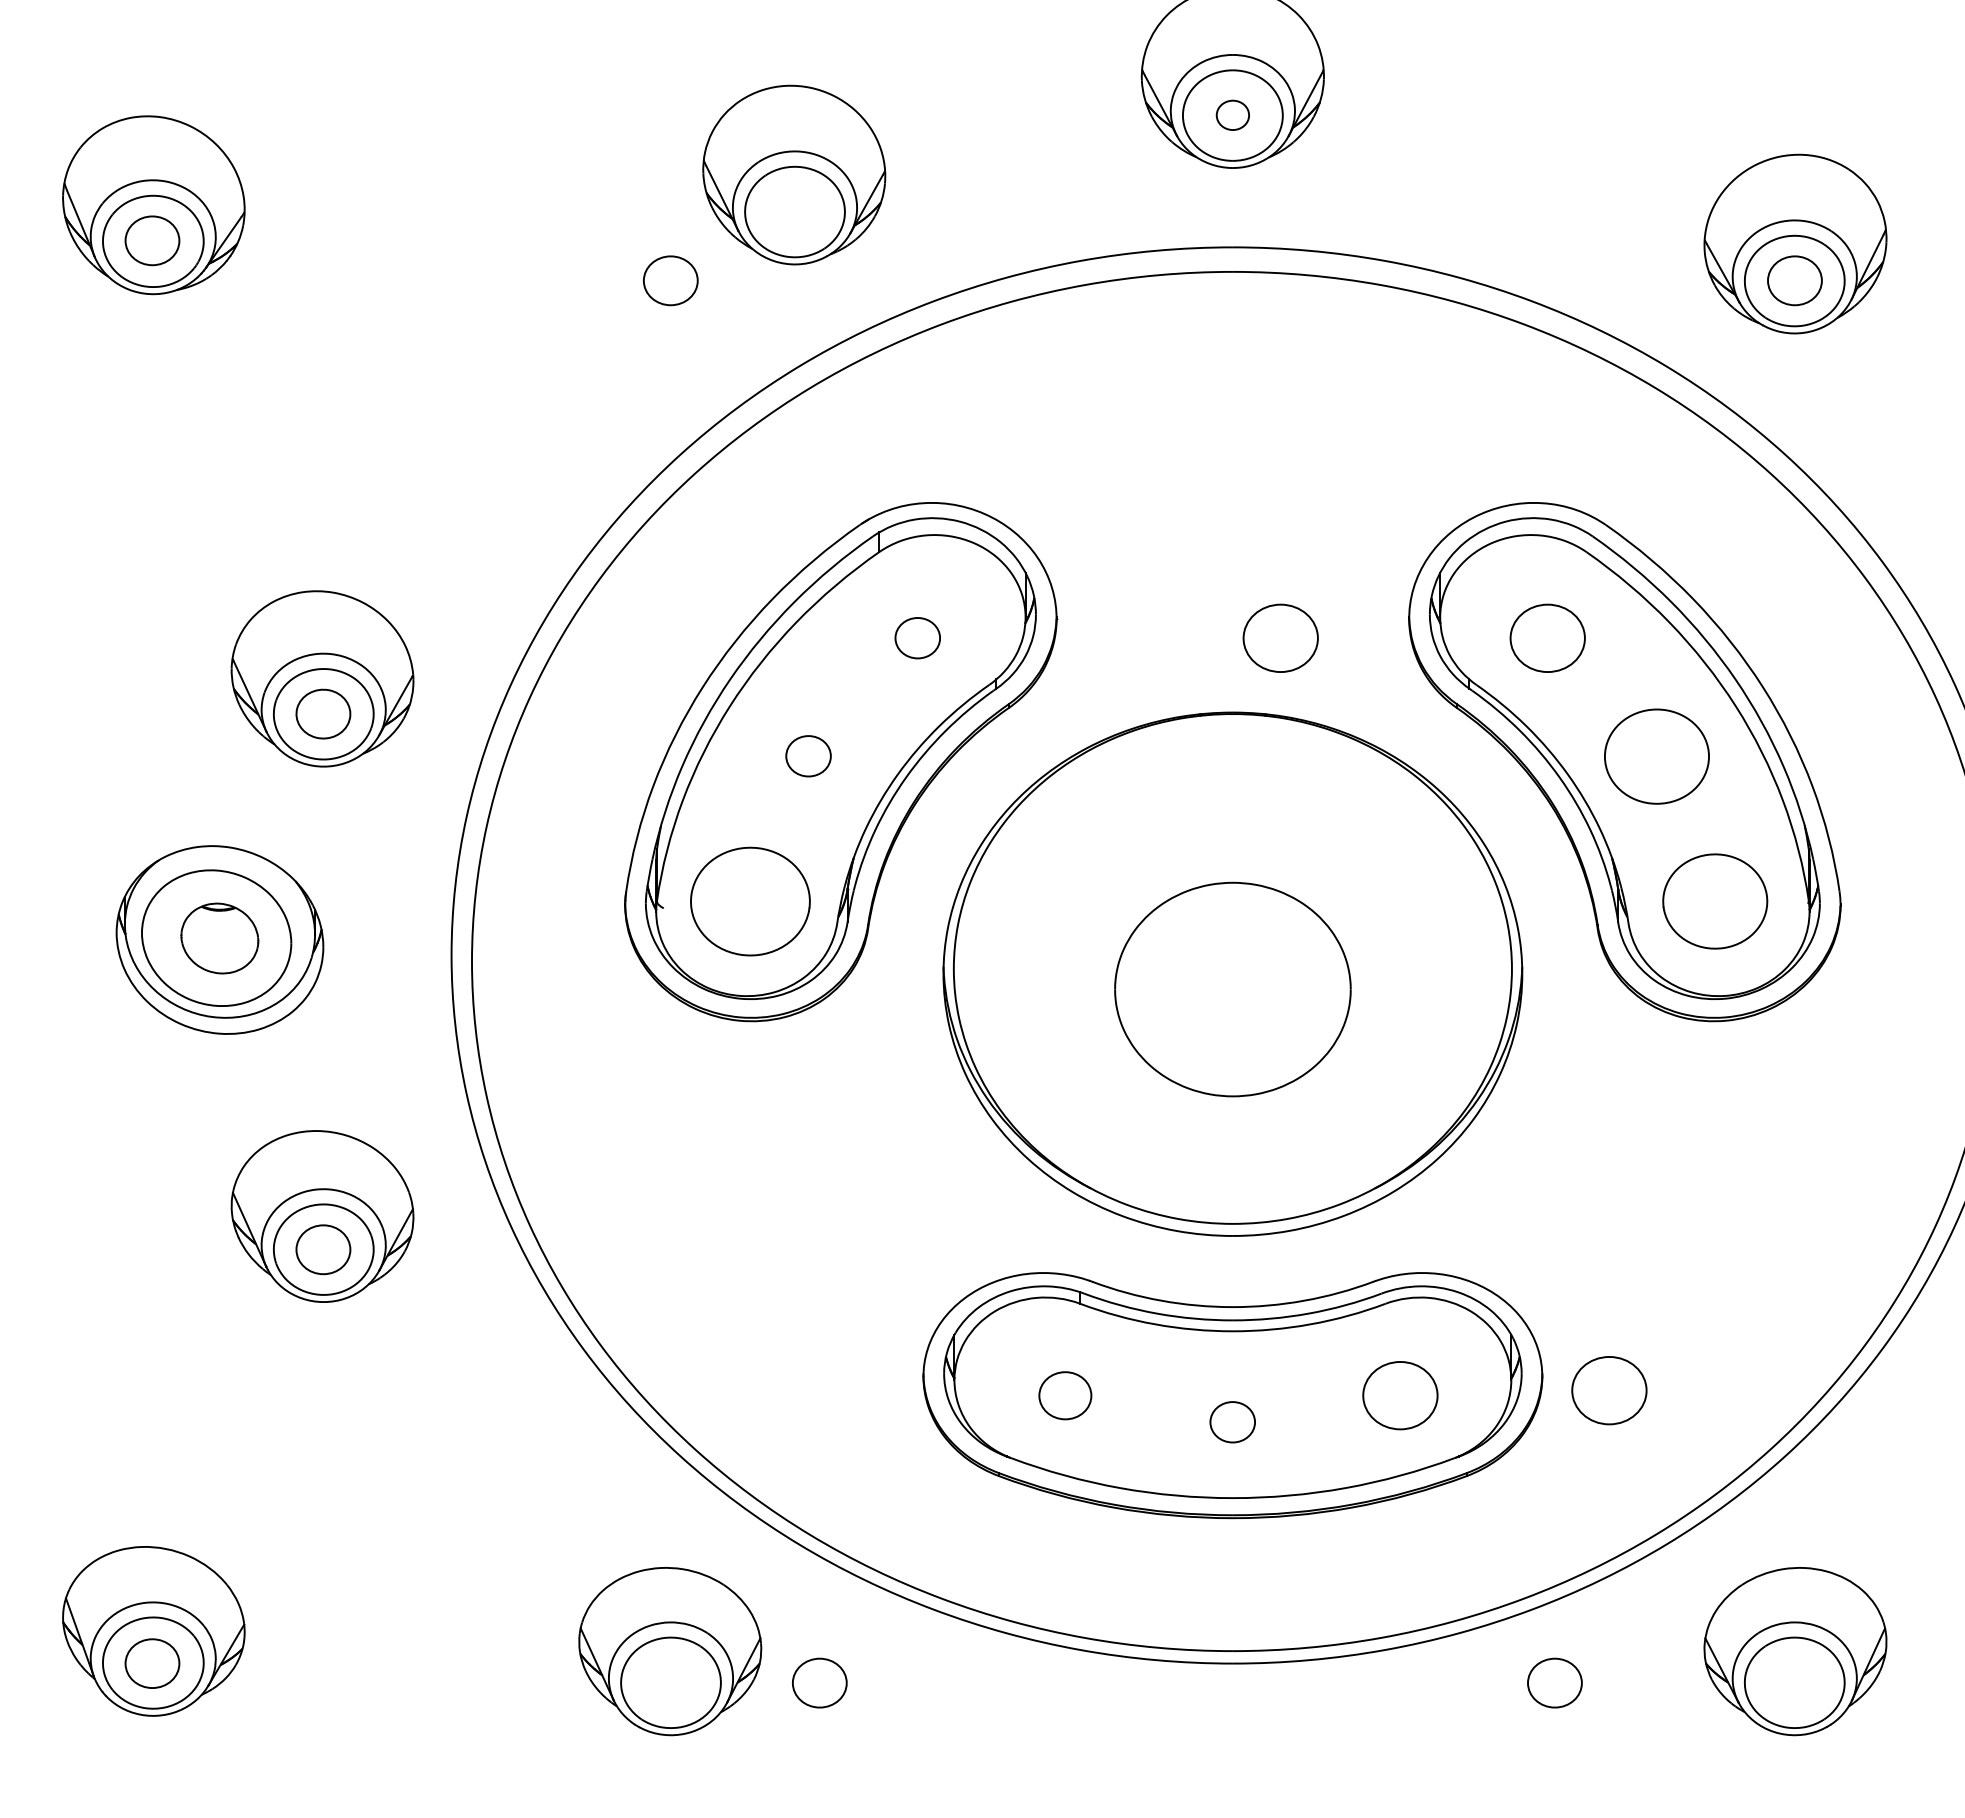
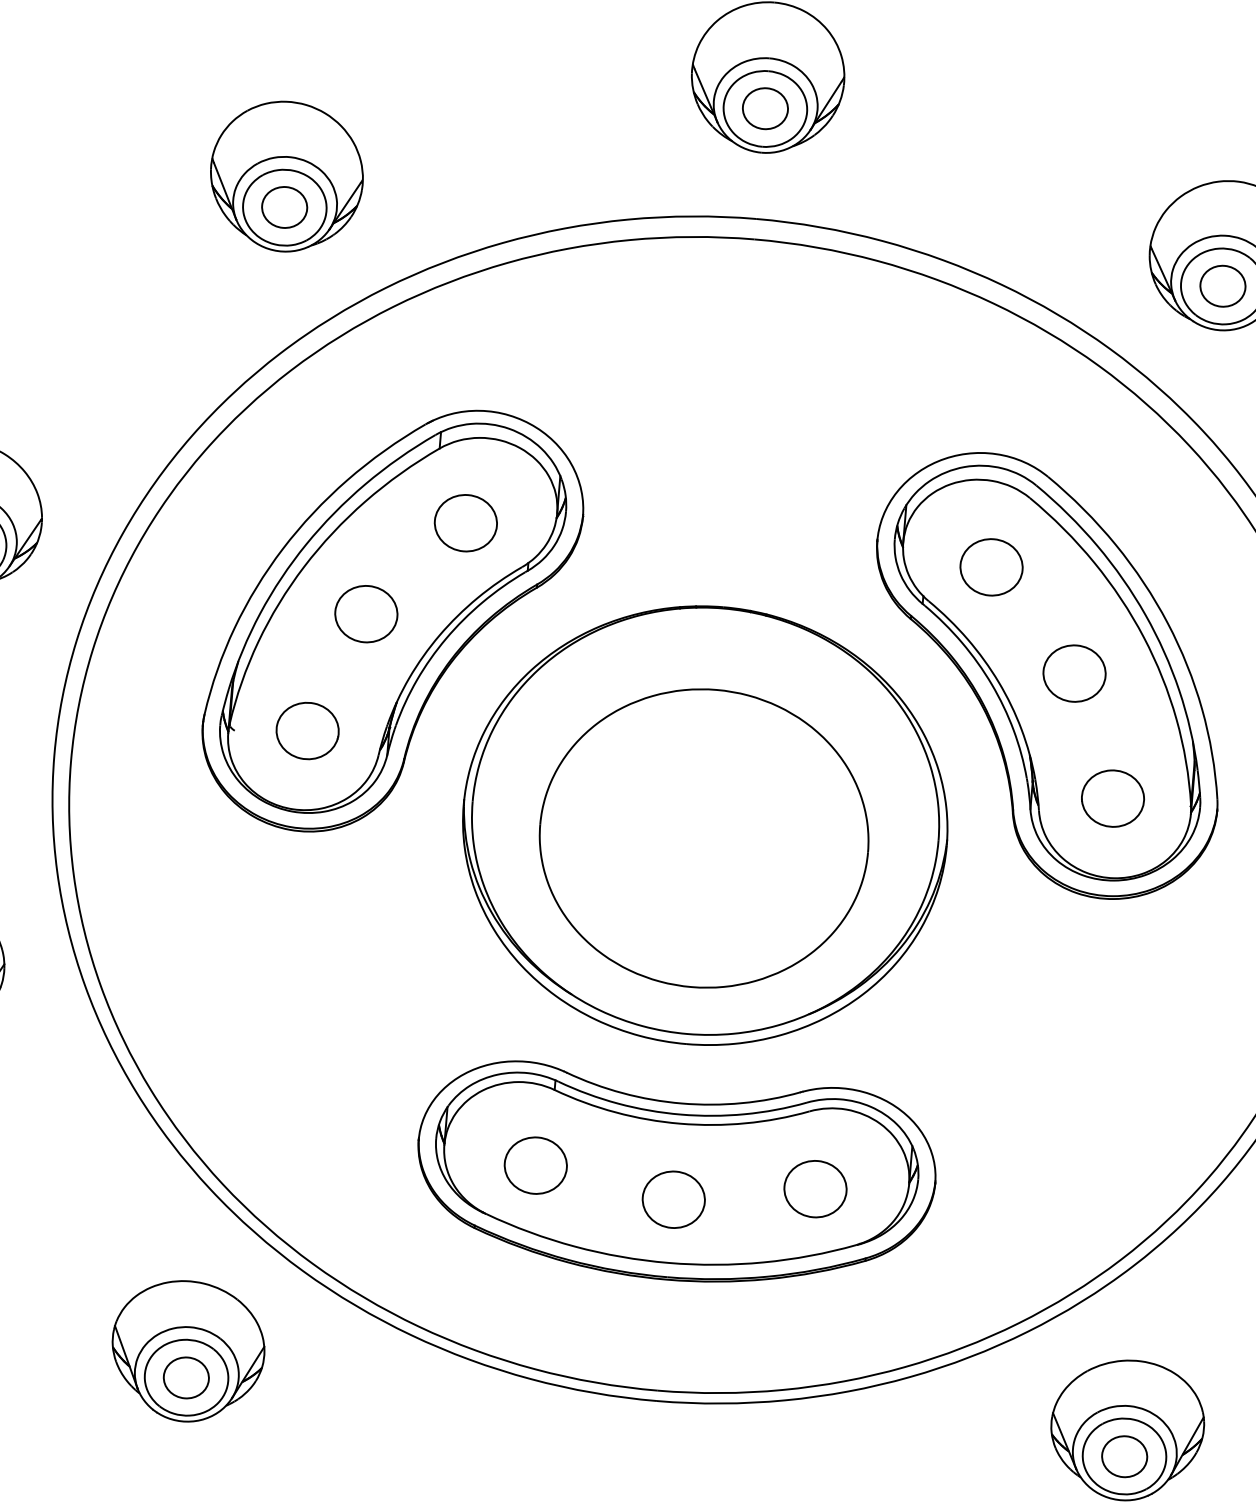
part: (1232, 115) -> (765, 108), size x1.67
part: (794, 174) -> (287, 176), moved
part: (917, 637) -> (465, 522), size x1.67
part: (1280, 637) -> (768, 547), removed
part: (808, 755) -> (366, 613), size x1.67
part: (1657, 755) -> (1074, 672), size x0.71
part: (750, 900) -> (307, 730), size x0.62
part: (1715, 900) -> (1113, 797), size x0.71
part: (1232, 989) -> (703, 838), size x1.67
part: (1609, 1390) -> (990, 1199), removed
part: (1065, 1395) -> (535, 1165), size x1.43
part: (1232, 1421) -> (673, 1198), size x1.67
part: (819, 1682) -> (186, 1377), moved
part: (1554, 1682) -> (1124, 1456), moved

